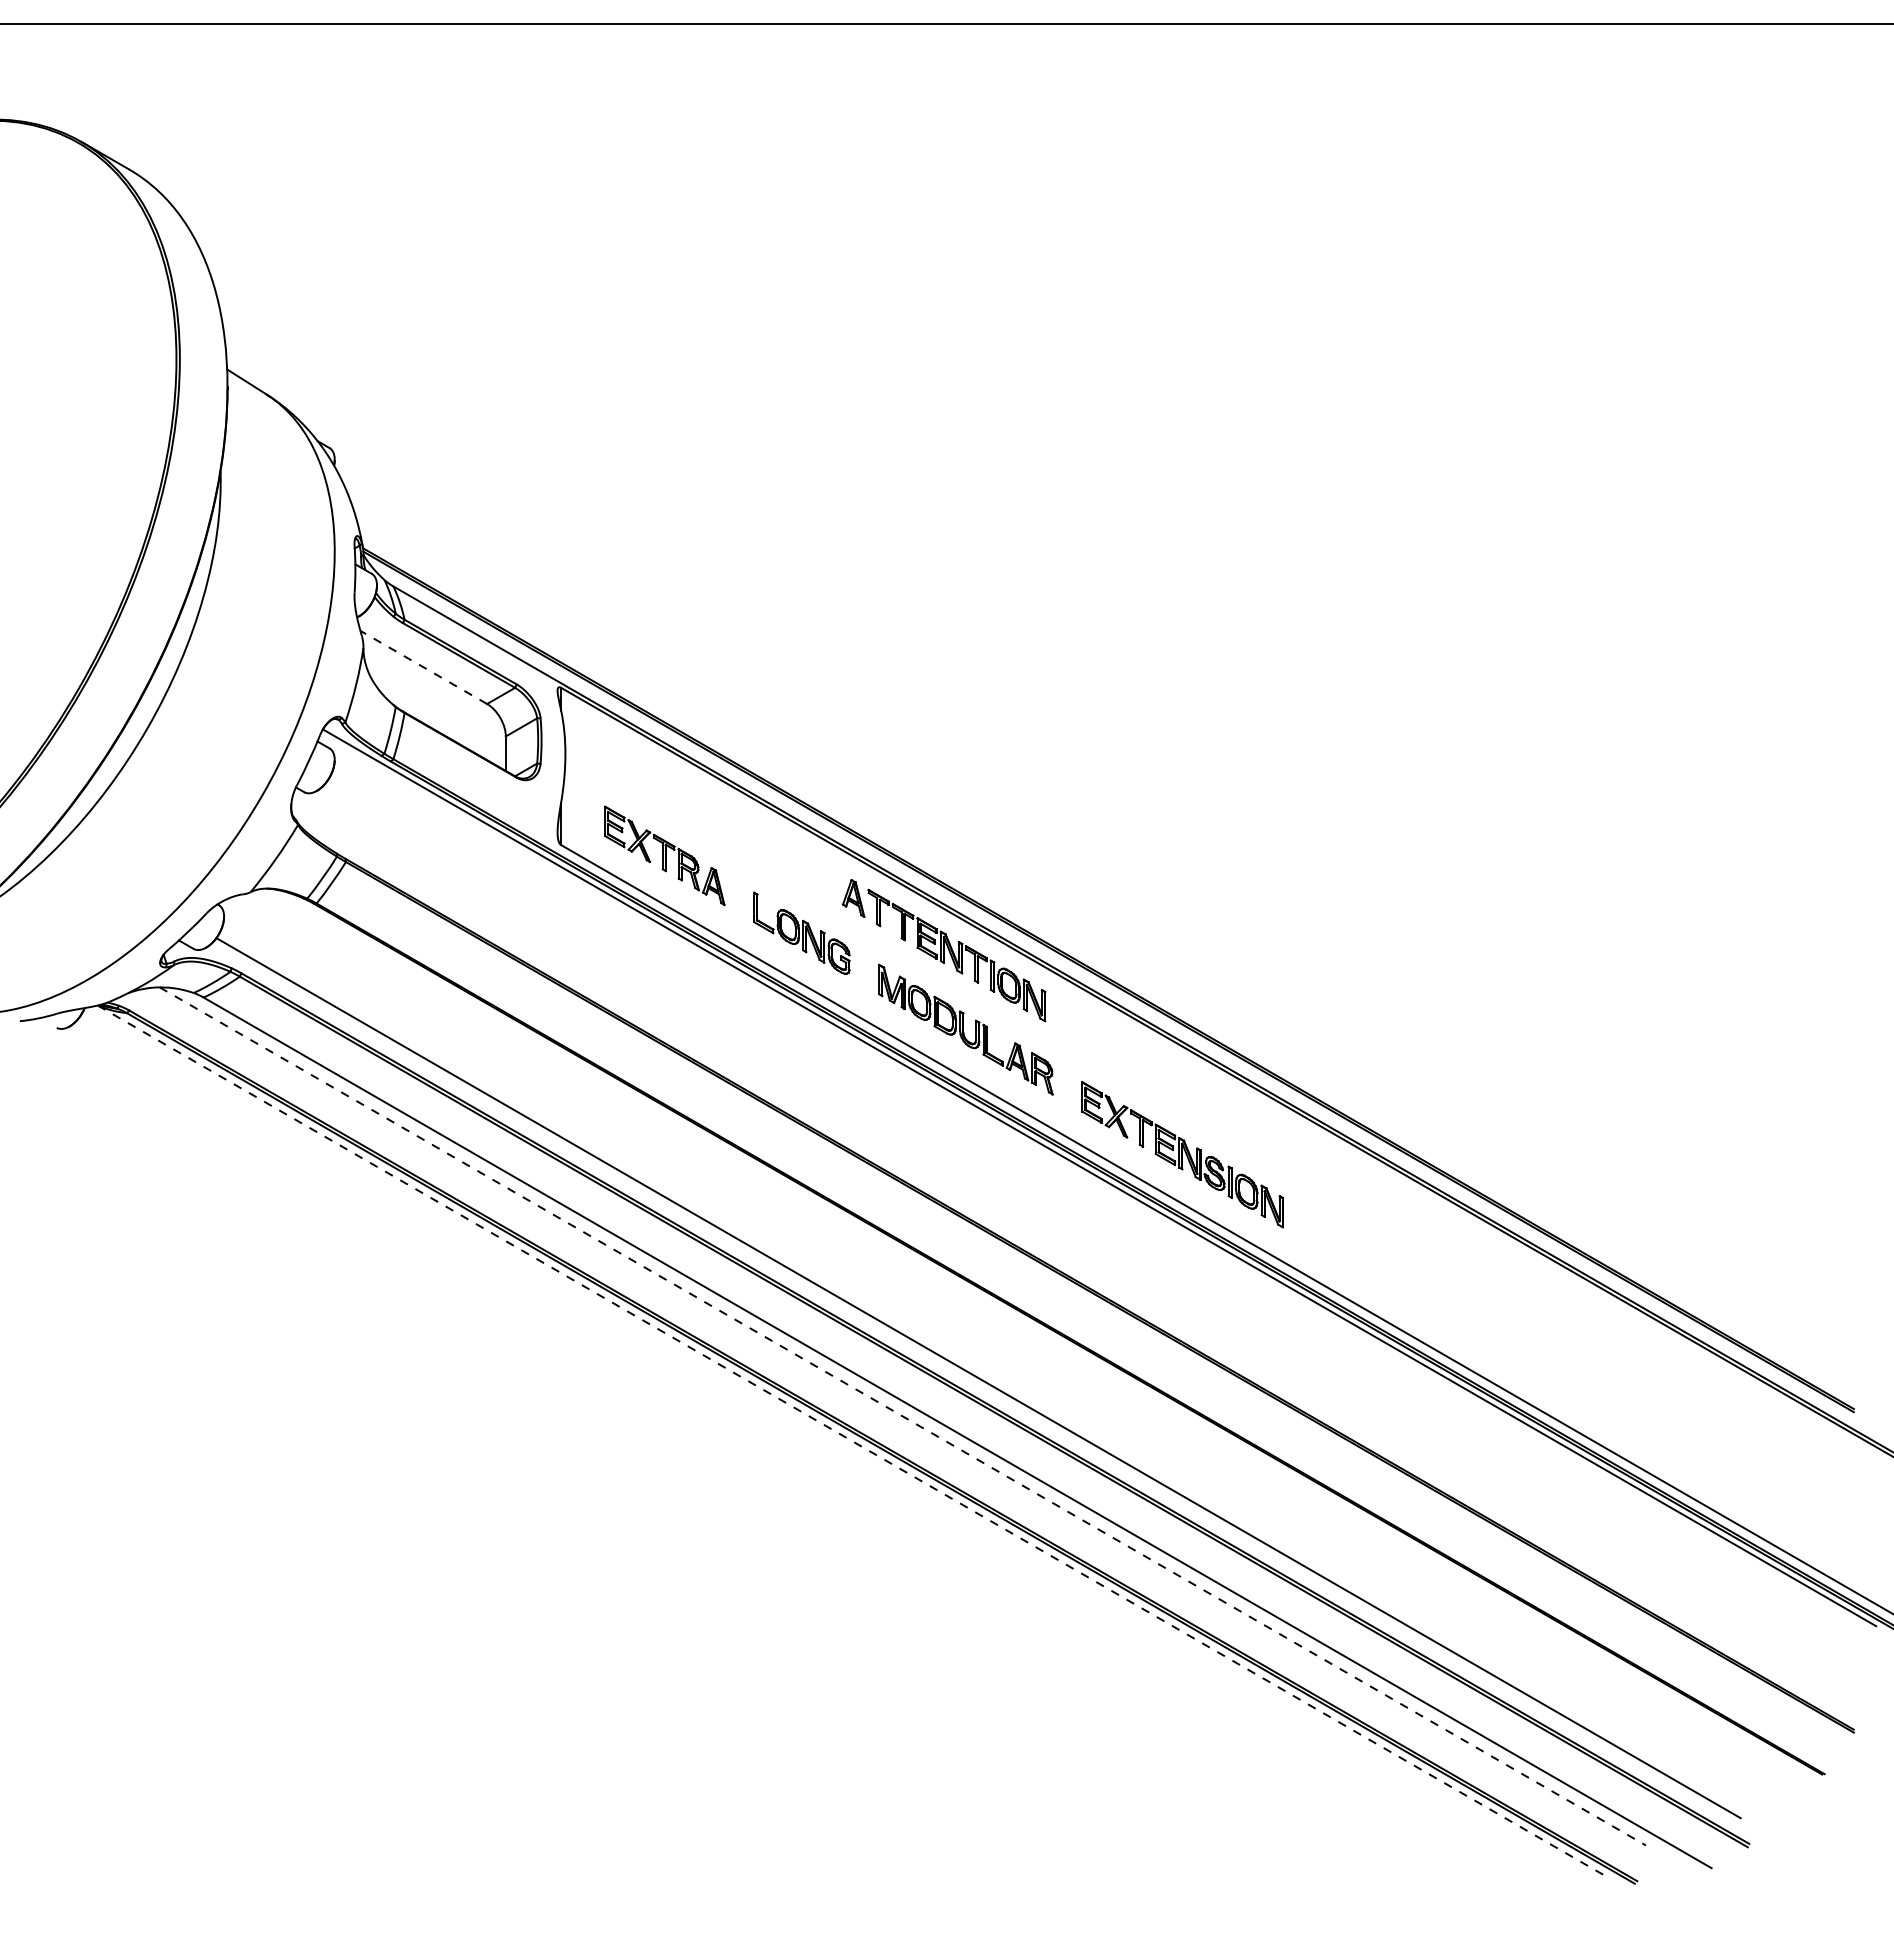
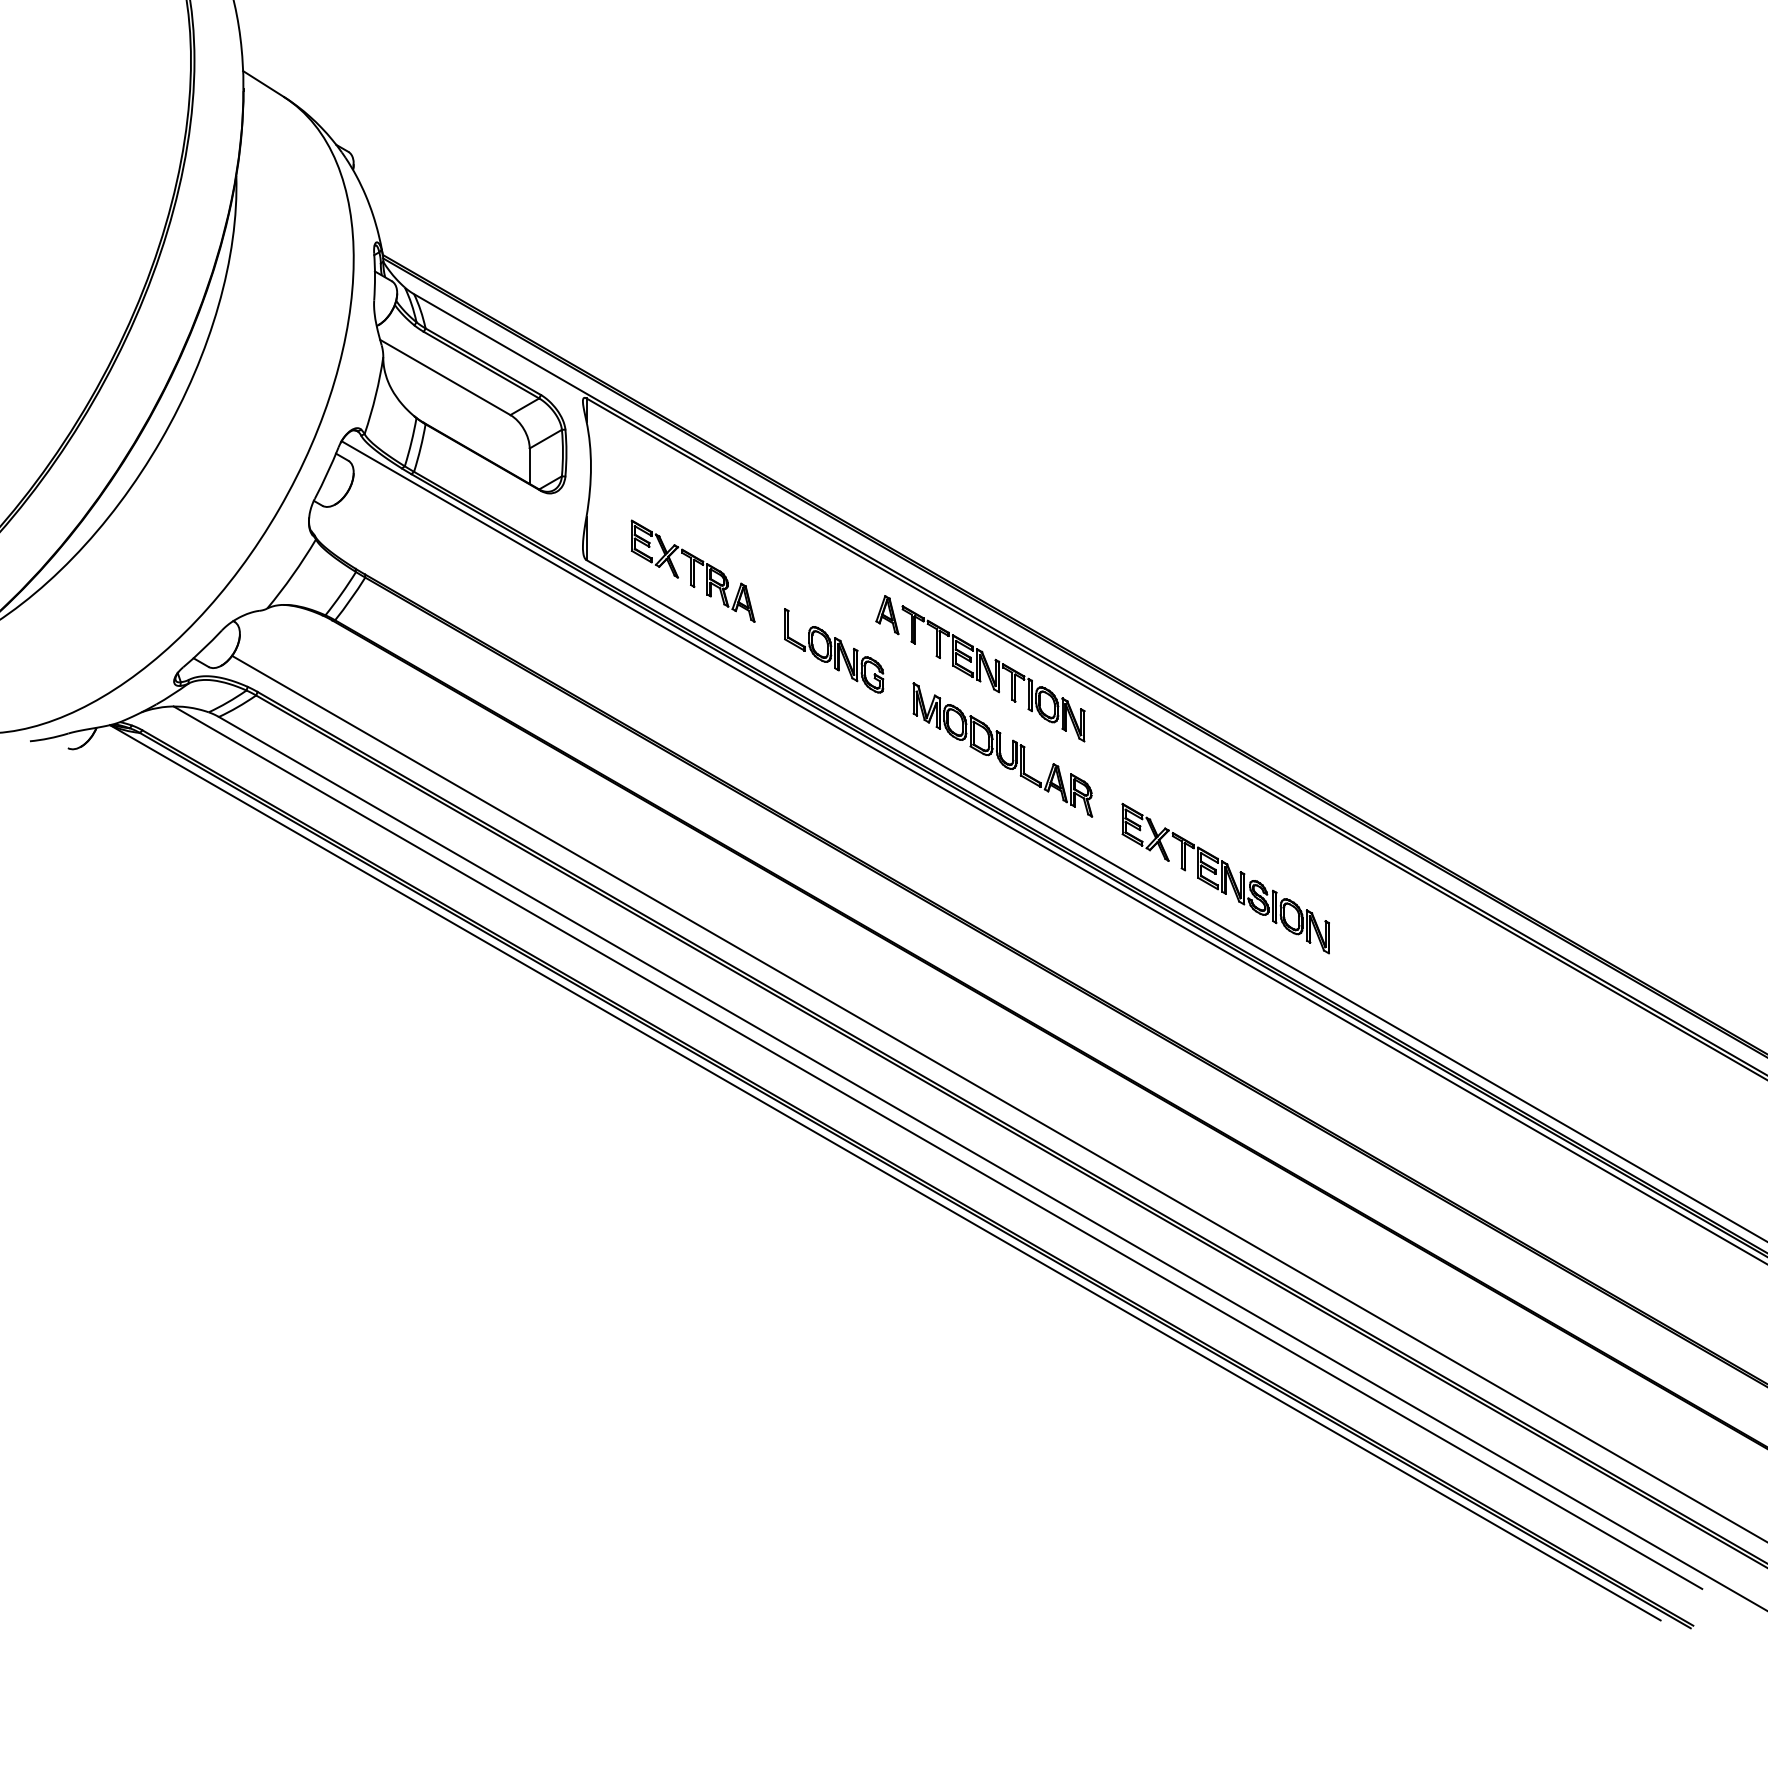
line: (423, 667) -> (445, 377), dashed -> solid
line: (903, 1416) -> (938, 1147), dashed -> solid
line: (851, 1440) -> (885, 1172), dashed -> solid

